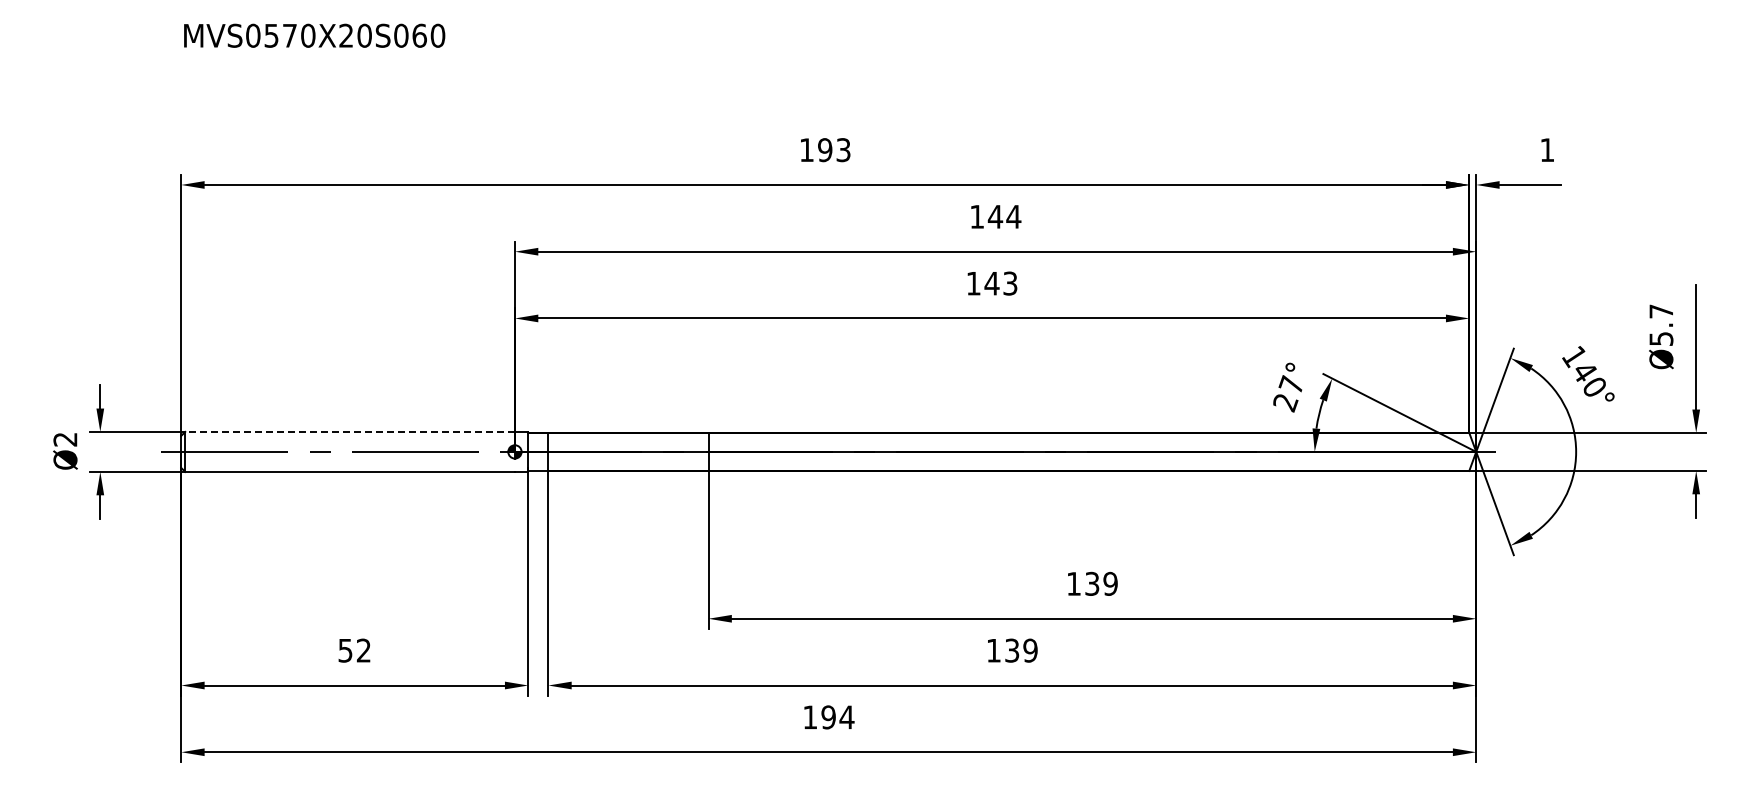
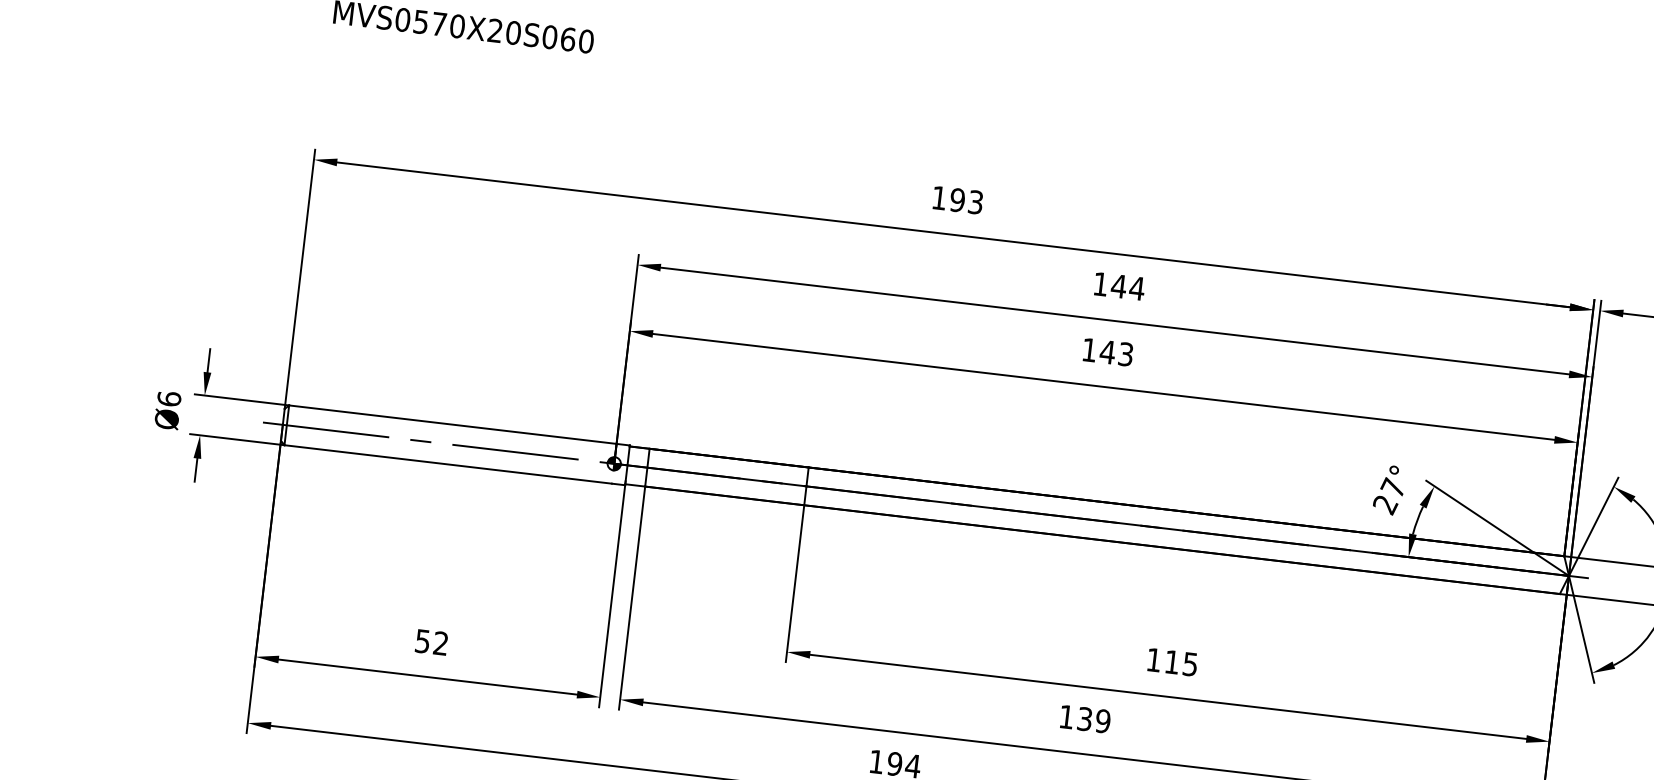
line: (350, 431) -> (453, 424), dashed -> solid
text: (65, 439) -> (169, 399), Ø2 -> Ø6
text: (1101, 583) -> (1181, 662), 139 -> 115

